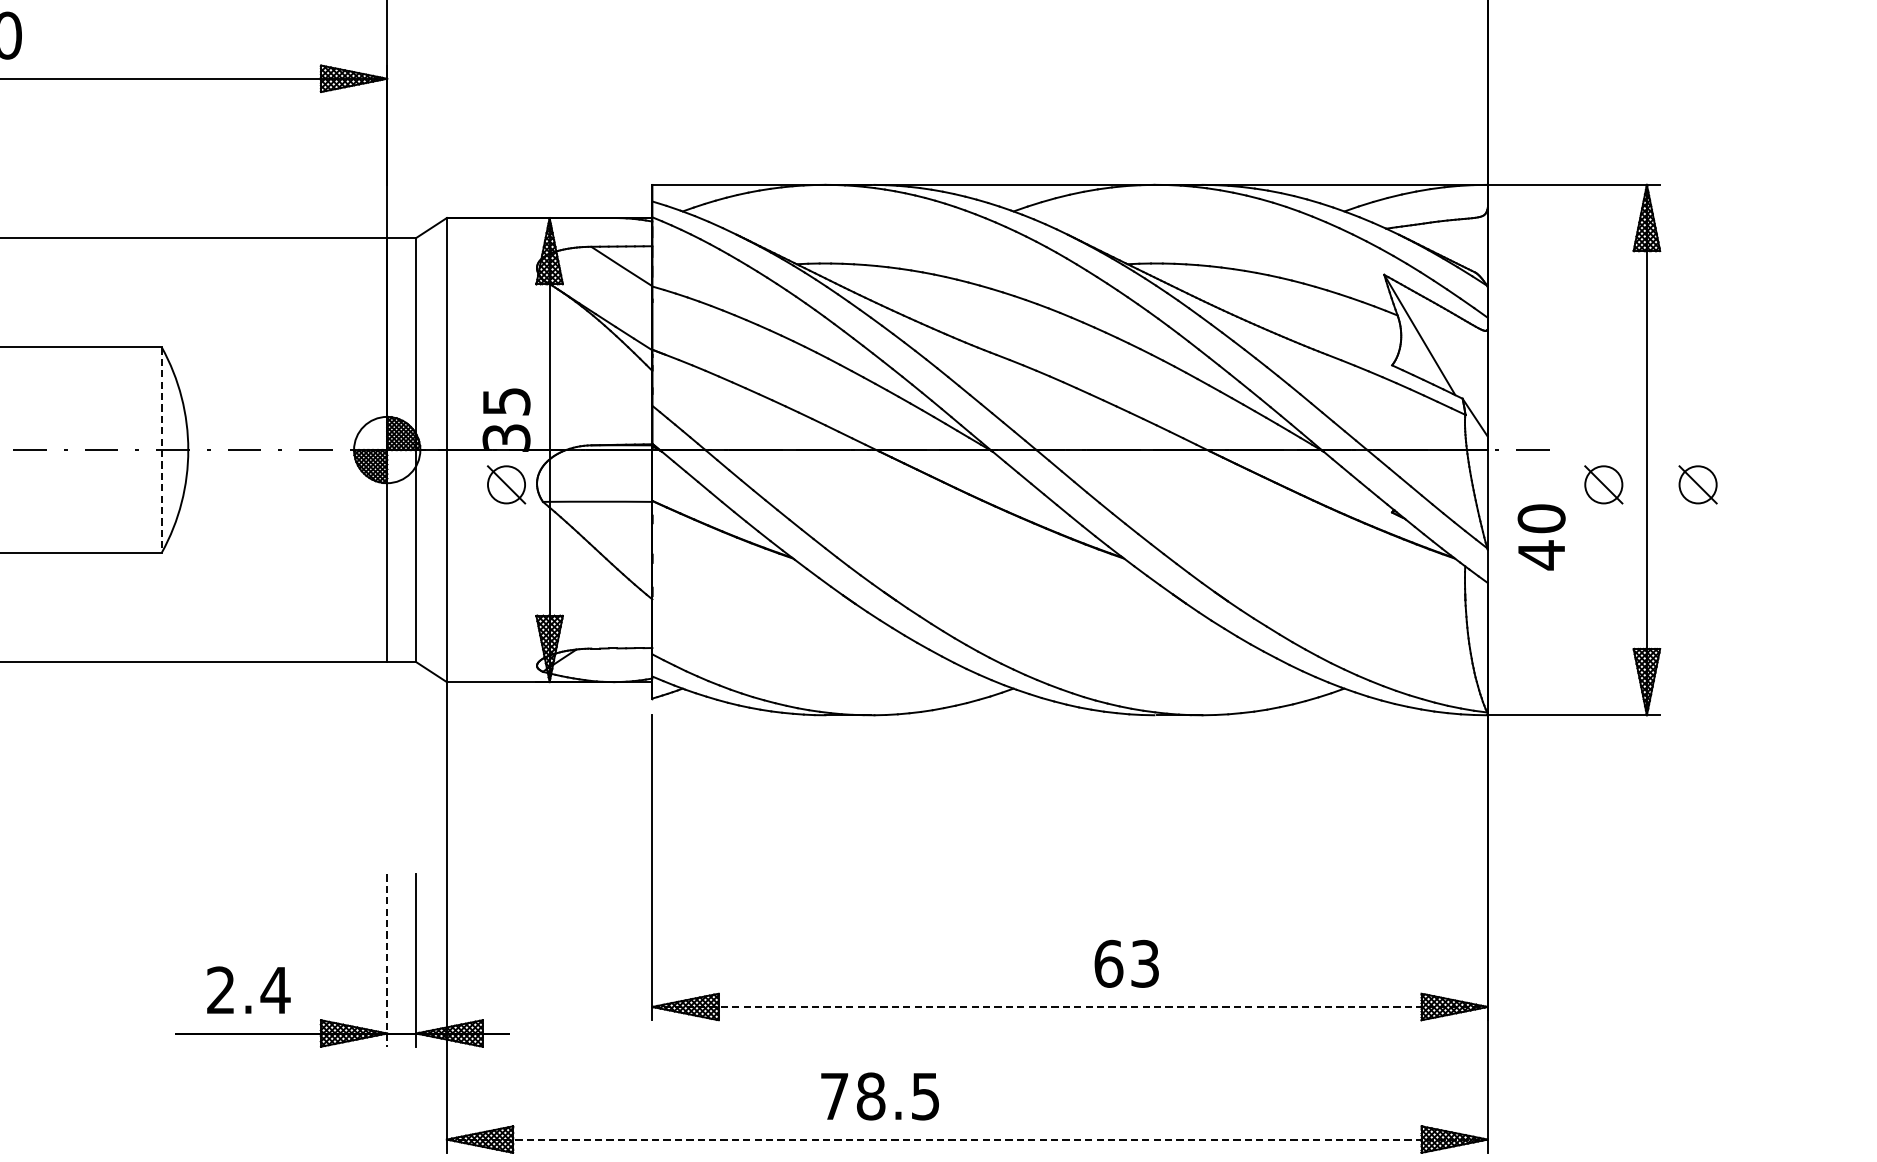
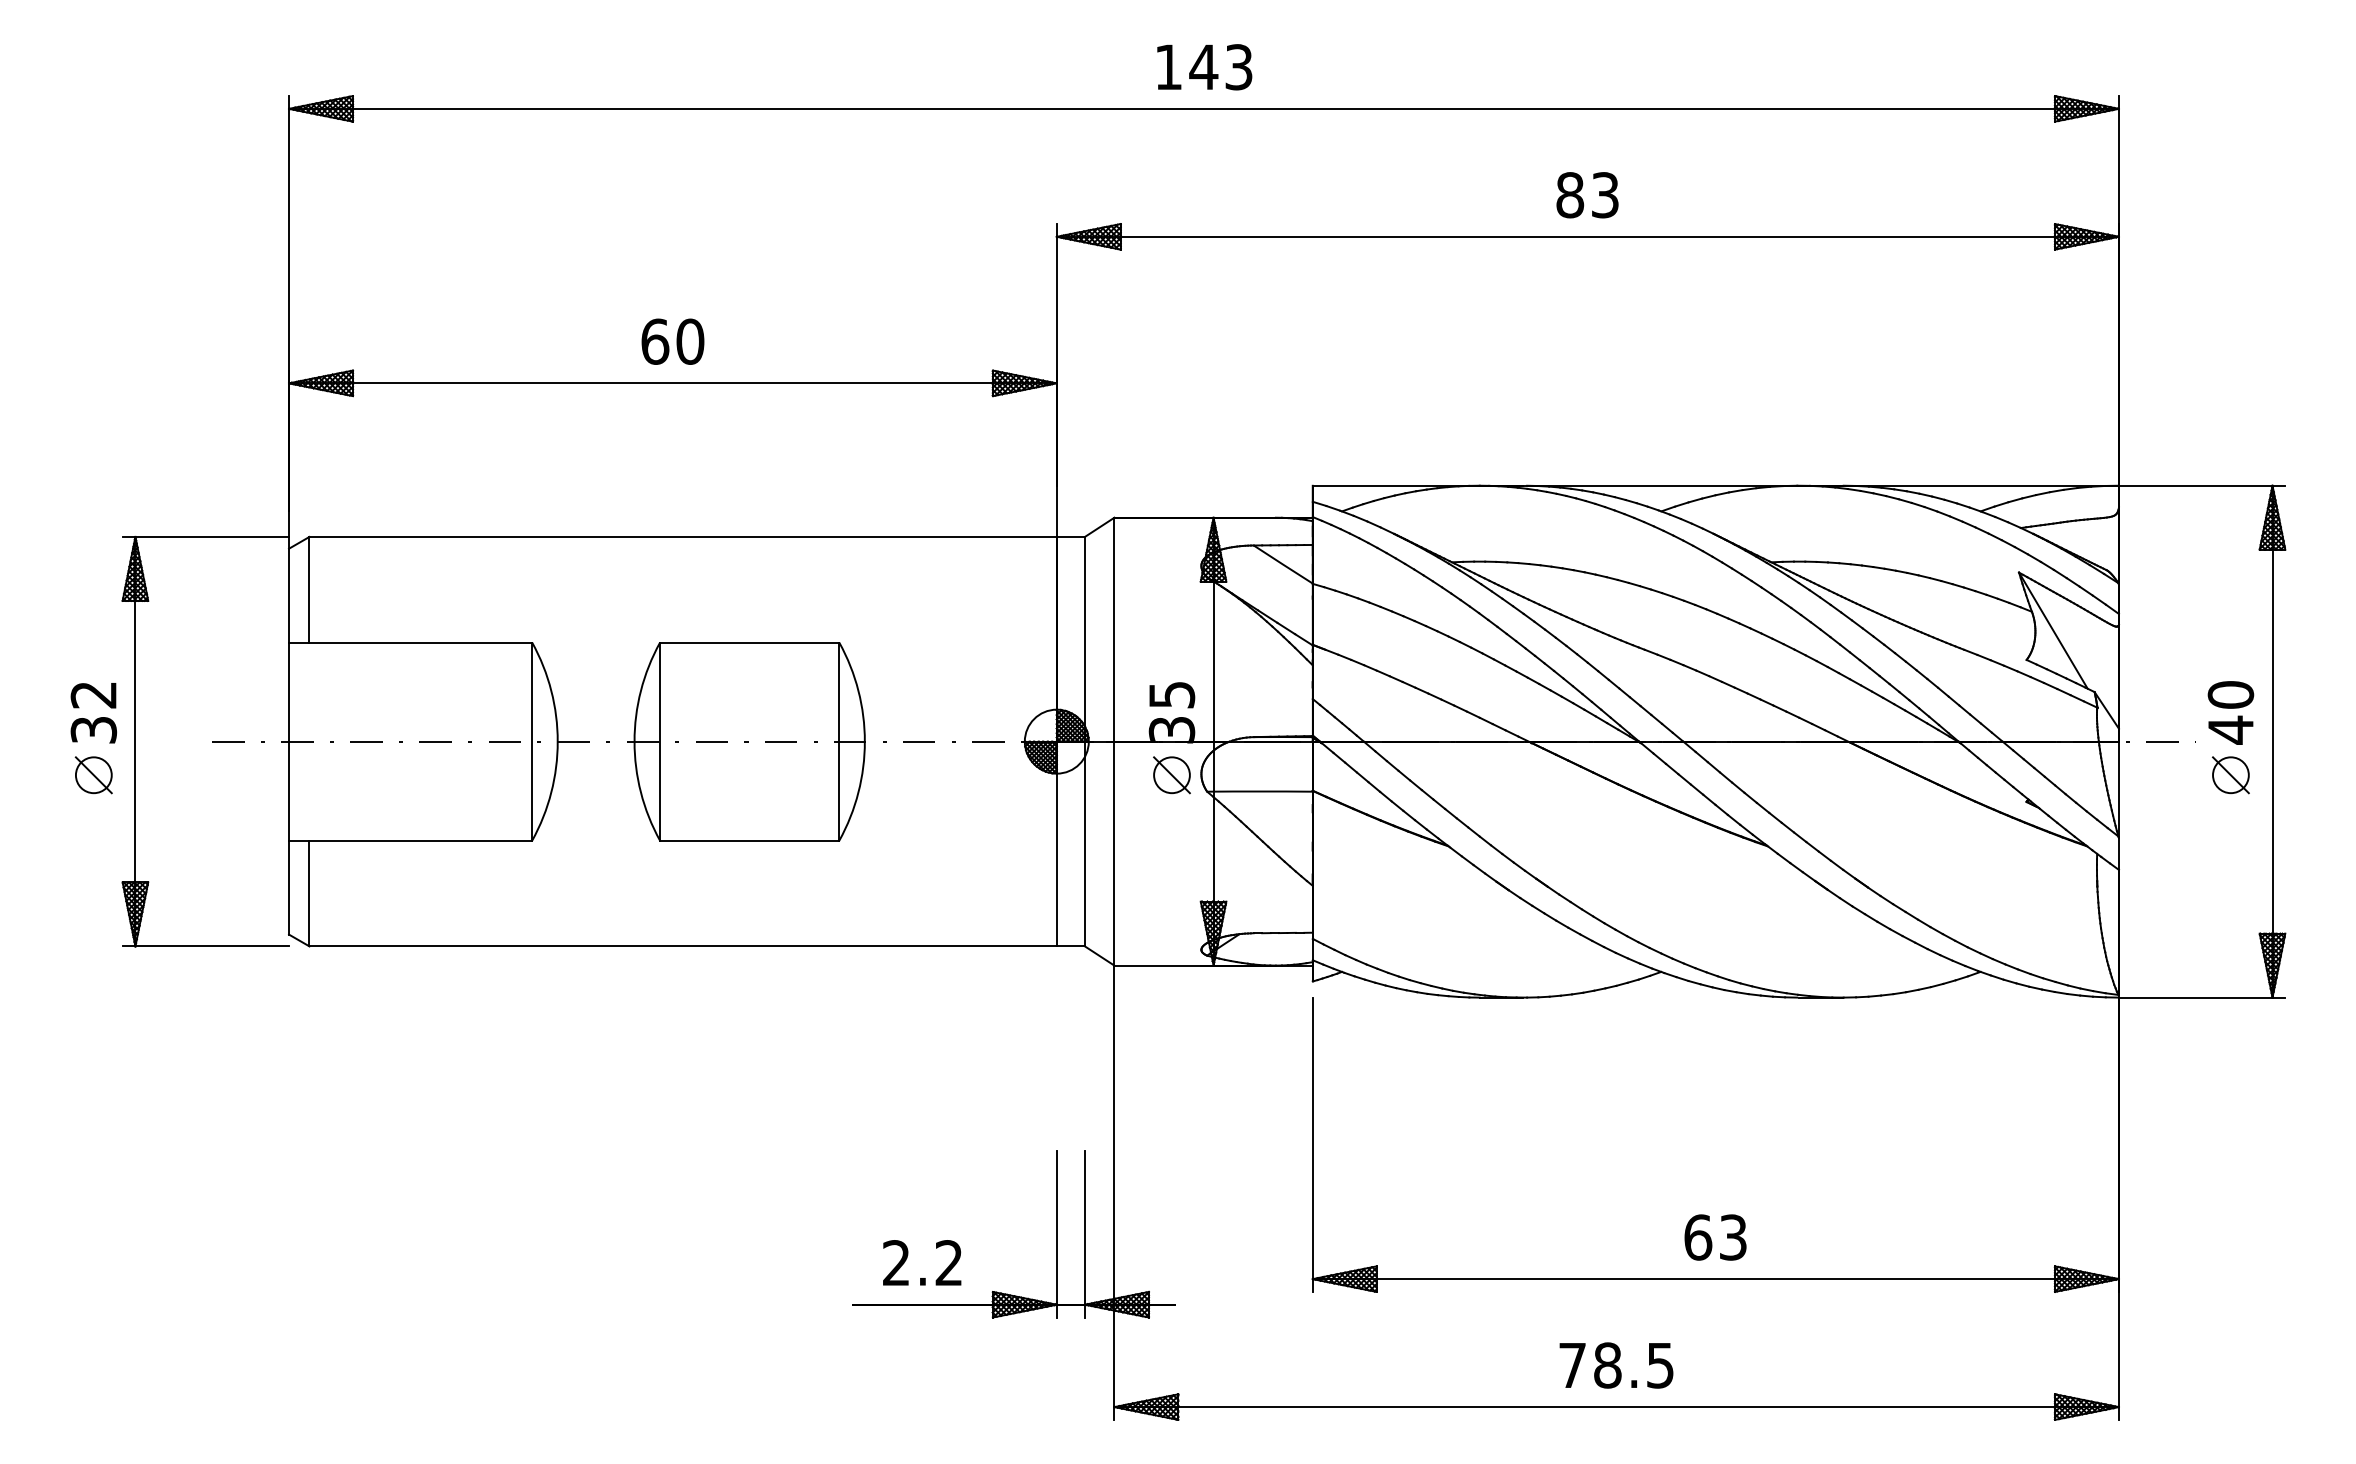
line: (162, 450) -> (839, 742), dashed -> solid
part: (1697, 485) -> (2321, 775), removed
text: (1541, 536) -> (2230, 712), moved
line: (386, 960) -> (1056, 1234), dashed -> solid
text: (1126, 963) -> (1715, 1237), moved
text: (274, 989) -> (948, 1262), 2.4 -> 2.2
line: (1070, 1007) -> (1716, 1279), dashed -> solid
text: (880, 1096) -> (1616, 1365), moved
line: (968, 1139) -> (1617, 1407), dashed -> solid

